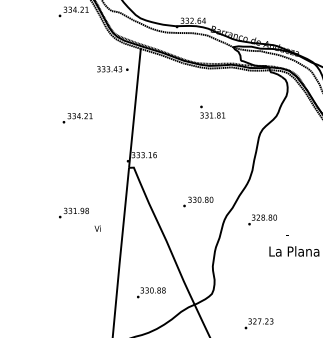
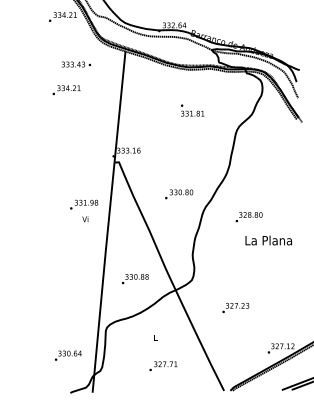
text: (111, 69) -> (75, 64), moved
text: (77, 118) -> (66, 90), moved
text: (74, 212) -> (84, 204), moved
text: (261, 220) -> (248, 217), moved

